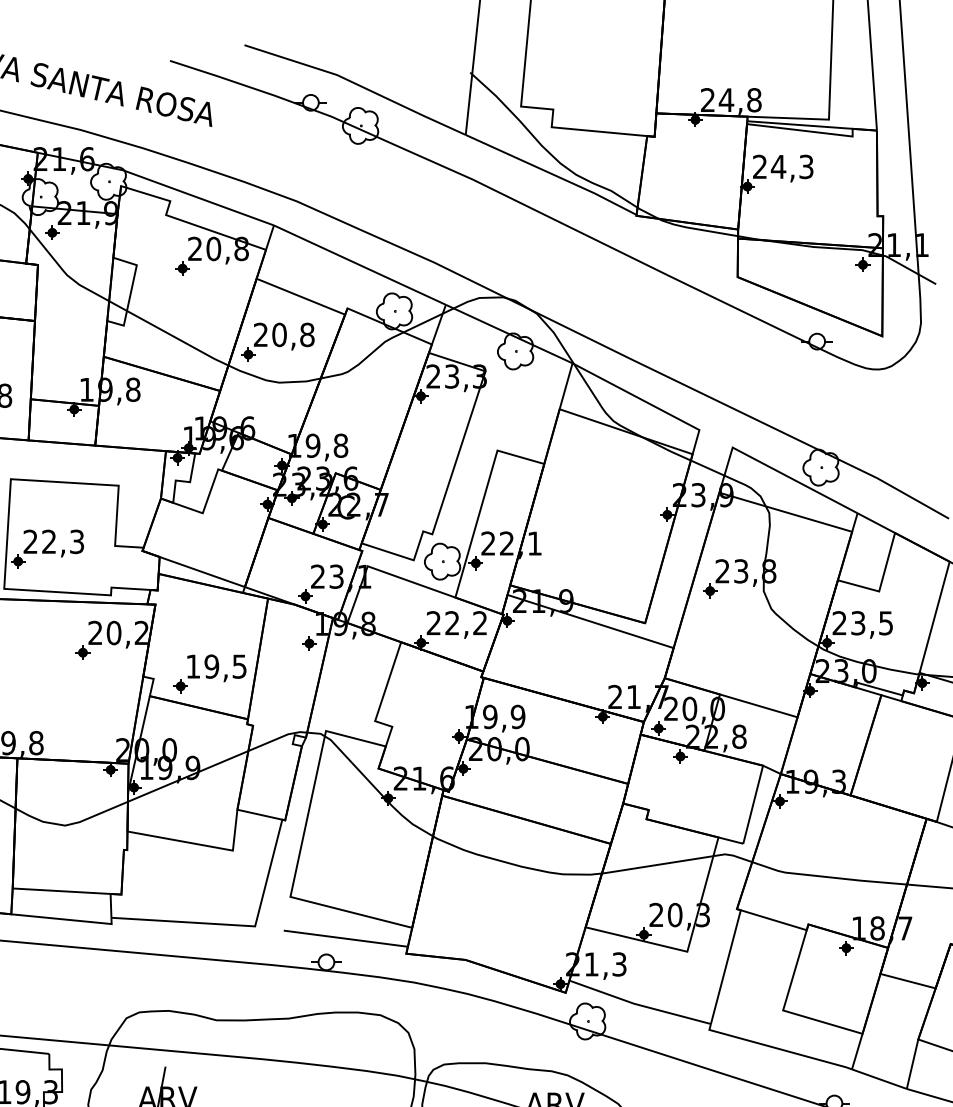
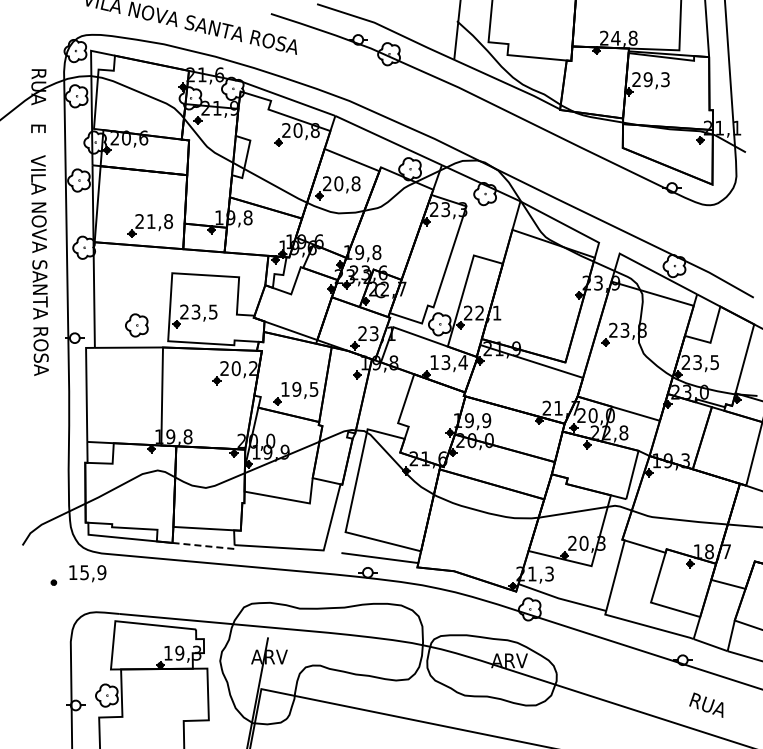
text: (777, 166) -> (647, 79), 24,3 -> 29,3
text: (62, 540) -> (204, 311), 22,3 -> 23,5
text: (456, 623) -> (448, 362), 22,2 -> 13,4
line: (66, 920) -> (206, 546), solid -> dashed

